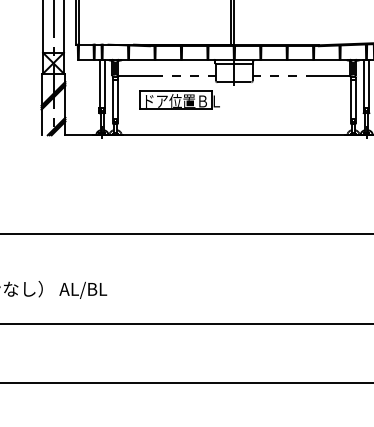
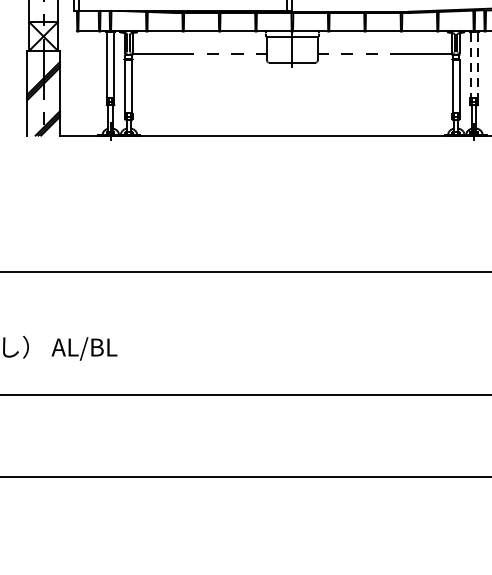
line: (363, 84) -> (470, 65), solid -> dashed
line: (369, 84) -> (478, 65), solid -> dashed
part: (179, 99) -> (216, 86), removed

